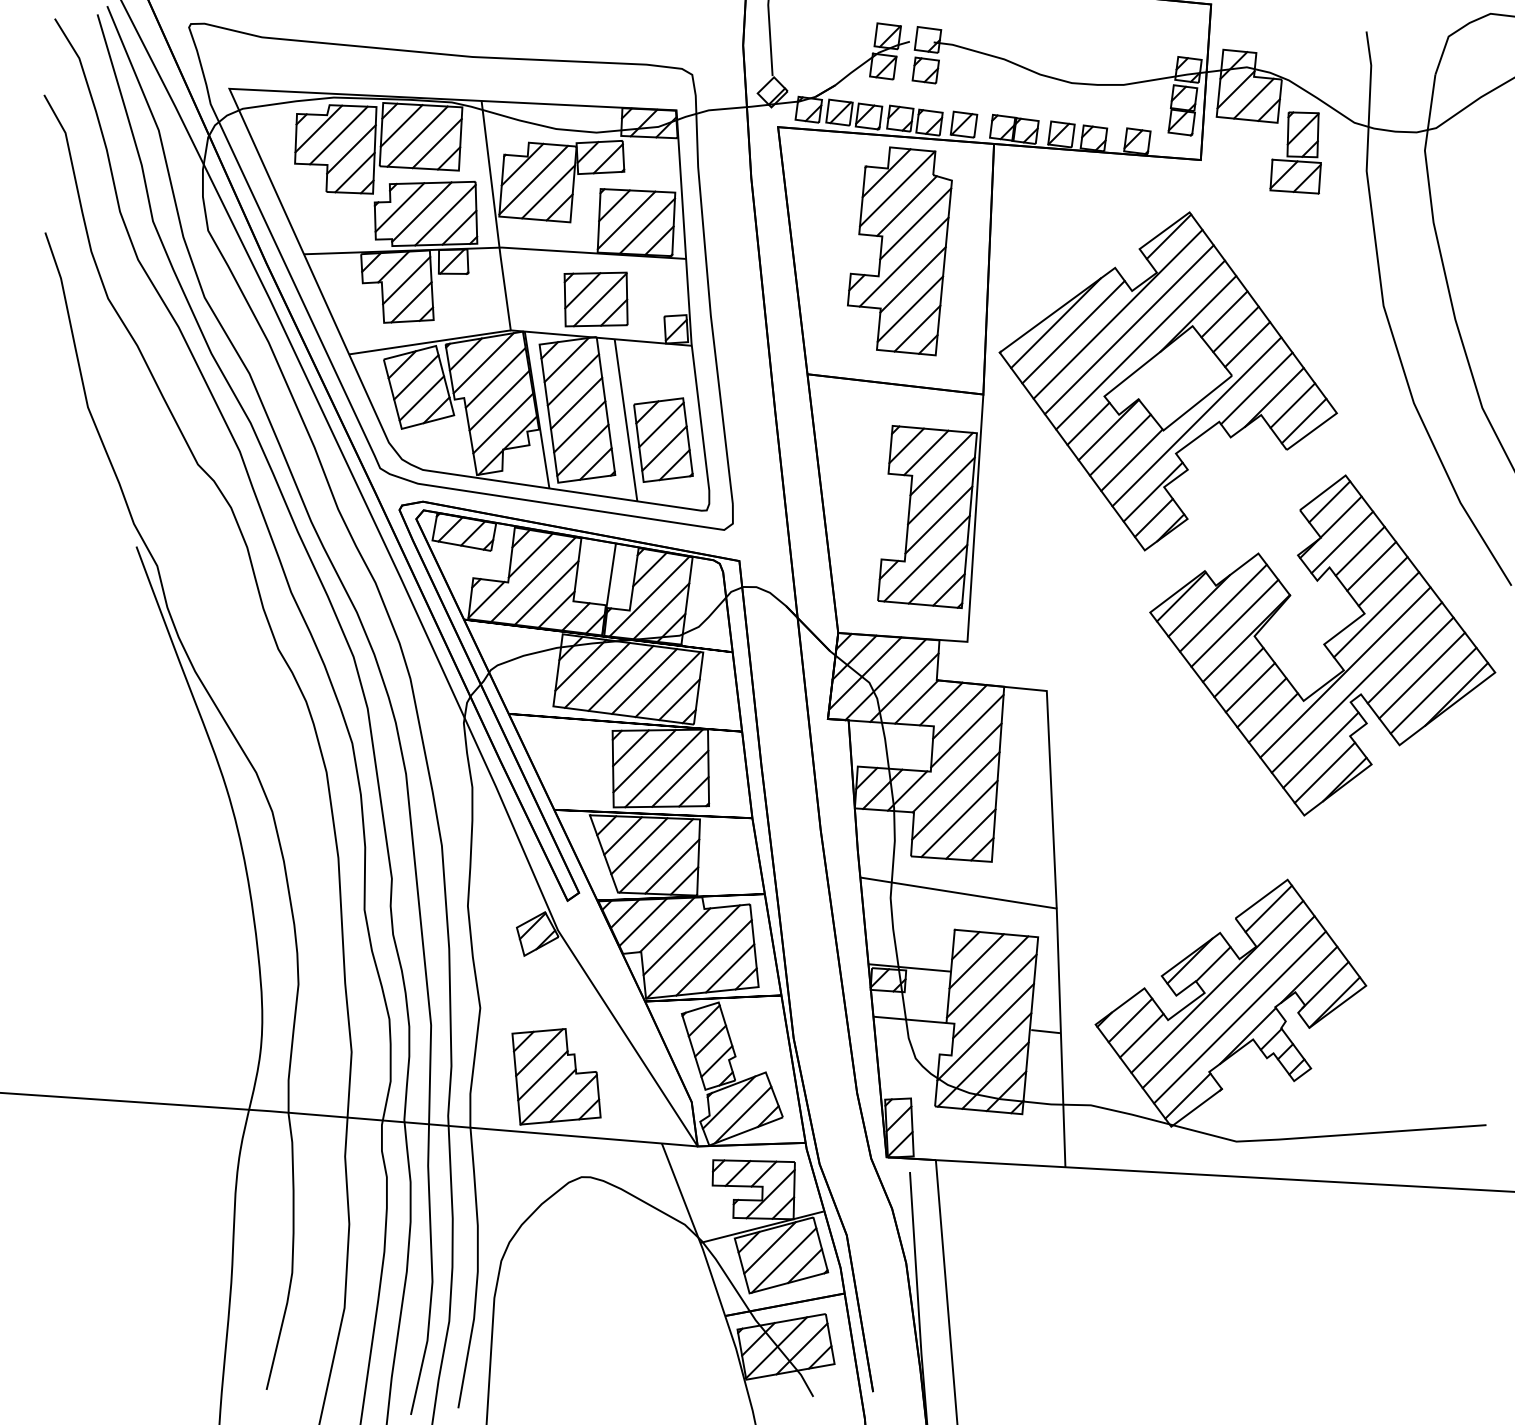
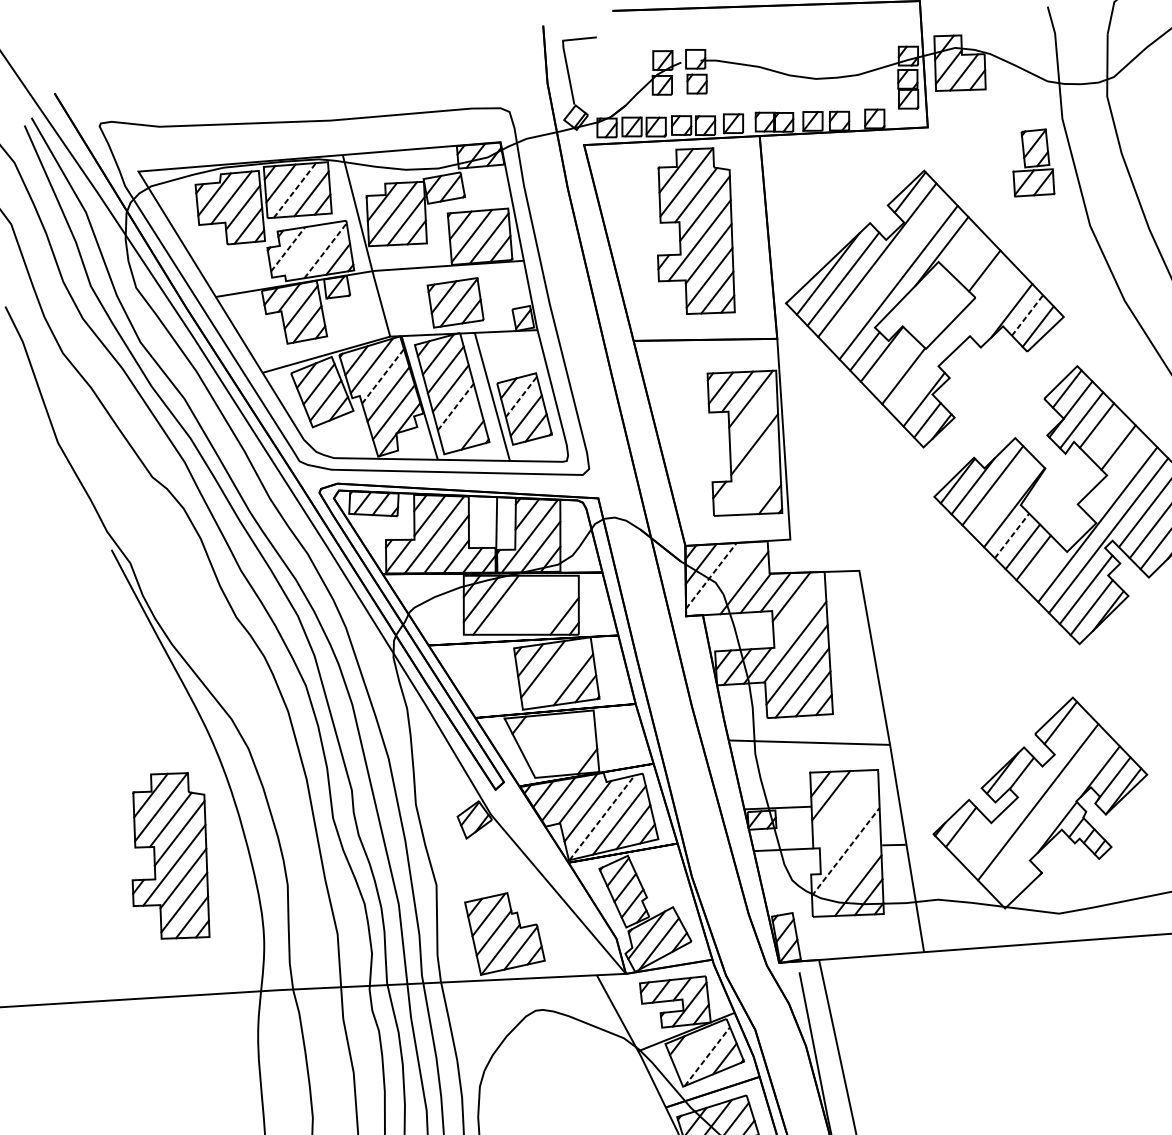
line: (417, 136) -> (294, 190), solid -> dashed
part: (1295, 152) -> (1031, 163), moved
line: (400, 207) -> (288, 249), solid -> dashed
line: (421, 211) -> (305, 250), removed
line: (445, 215) -> (325, 250), solid -> dashed
line: (1224, 314) -> (962, 249), removed
line: (1128, 329) -> (887, 271), removed
line: (1235, 329) -> (973, 260), removed
line: (496, 377) -> (383, 376), solid -> dashed
line: (1256, 388) -> (996, 305), removed
line: (1293, 405) -> (1028, 315), solid -> dashed
line: (1196, 421) -> (951, 338), removed
line: (661, 424) -> (521, 396), solid -> dashed
line: (580, 426) -> (456, 406), solid -> dashed
line: (1119, 444) -> (892, 364), removed
line: (582, 449) -> (460, 424), removed
line: (941, 490) -> (753, 420), removed
line: (926, 558) -> (748, 476), removed
line: (1371, 565) -> (1107, 435), removed
line: (937, 574) -> (759, 488), removed
line: (1376, 614) -> (1116, 474), removed
line: (1234, 622) -> (1003, 496), removed
line: (1238, 672) -> (1011, 535), solid -> dashed
line: (865, 673) -> (711, 575), solid -> dashed
line: (620, 678) -> (514, 605), removed
line: (885, 679) -> (728, 578), removed
line: (644, 681) -> (534, 605), removed
line: (667, 684) -> (553, 605), removed
line: (1272, 717) -> (1043, 568), removed
line: (967, 730) -> (799, 610), removed
line: (663, 768) -> (558, 673), removed
line: (622, 835) -> (532, 731), removed
line: (639, 846) -> (547, 738), removed
line: (656, 855) -> (562, 744), removed
line: (672, 866) -> (576, 751), removed
part: (158, 931) -> (169, 857), added
line: (693, 952) -> (602, 818), solid -> dashed
line: (987, 976) -> (841, 806), removed
line: (1217, 986) -> (1027, 790), removed
line: (994, 996) -> (849, 822), removed
line: (1239, 1017) -> (1048, 813), removed
line: (986, 1031) -> (846, 851), solid -> dashed
line: (1141, 1035) -> (971, 838), removed
line: (984, 1059) -> (847, 873), removed
line: (1187, 1095) -> (1014, 881), removed
line: (769, 1247) -> (694, 1047), removed
line: (784, 1260) -> (707, 1056), solid -> dashed

